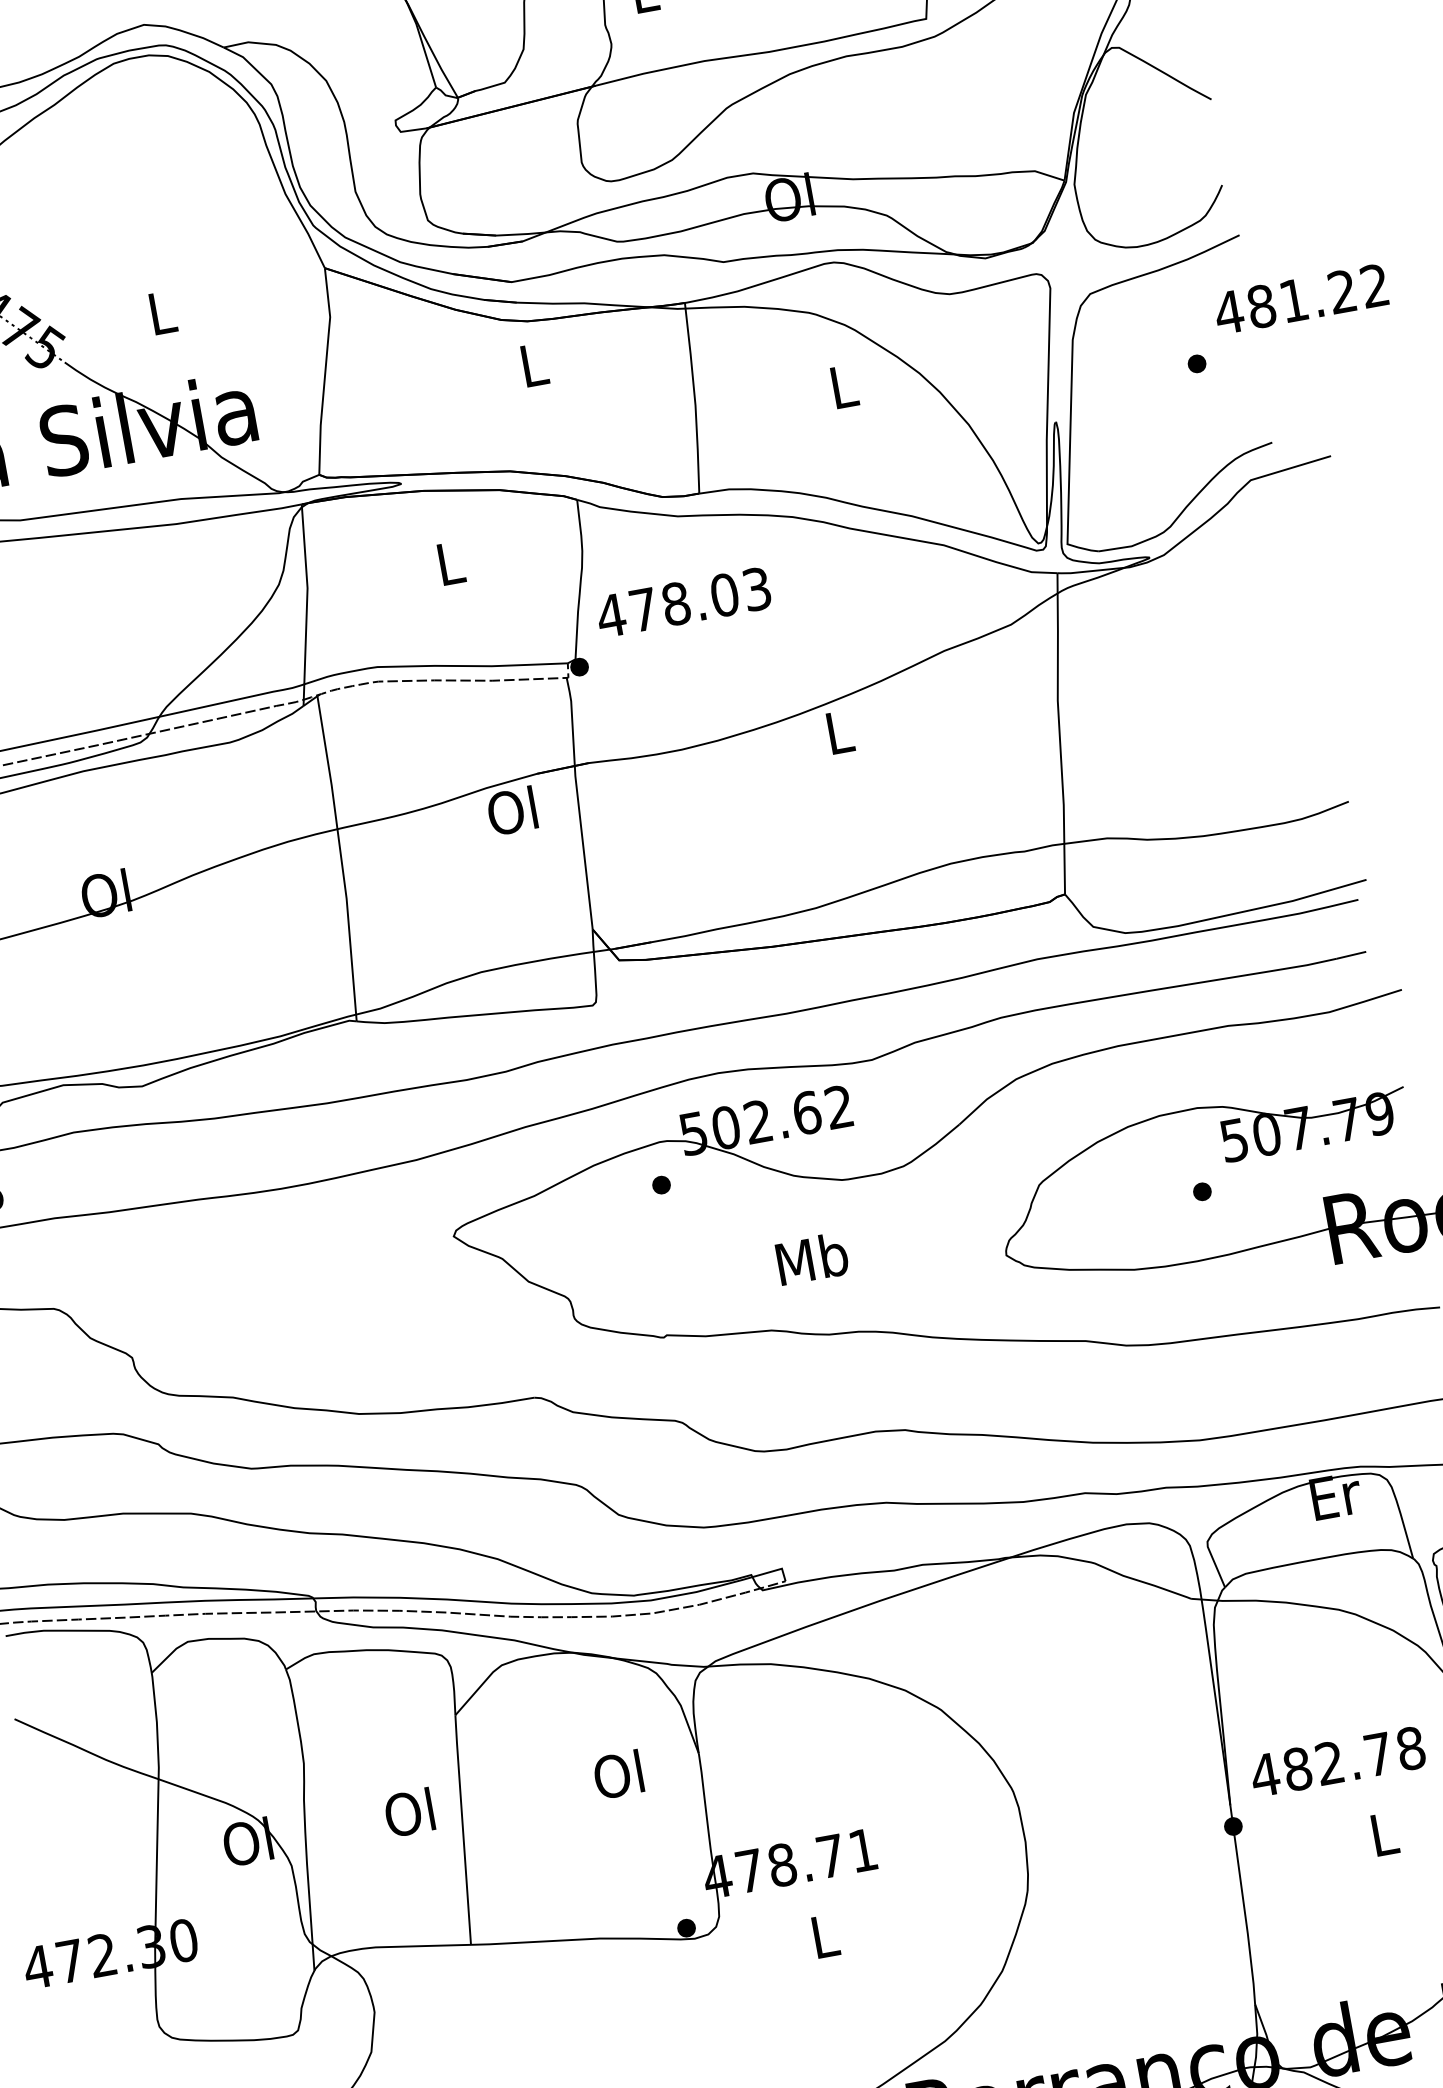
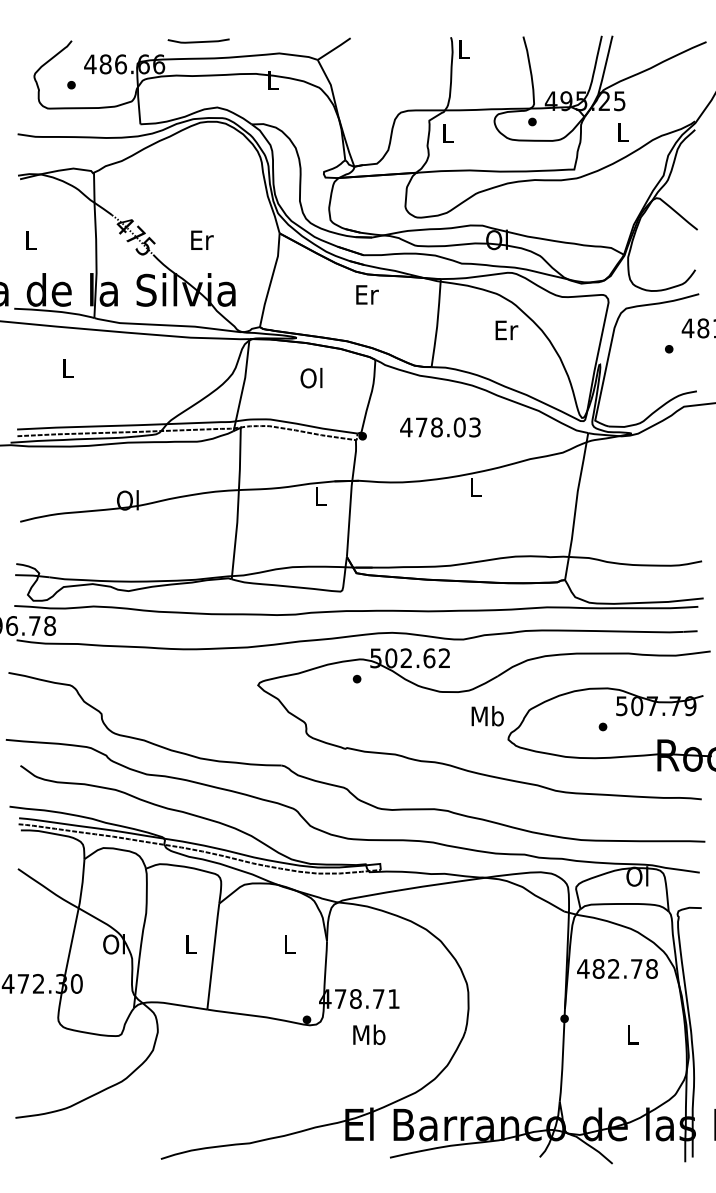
text: (163, 310) -> (202, 239), L -> Er
text: (535, 364) -> (367, 294), L -> Er
text: (844, 386) -> (506, 330), L -> Er
text: (448, 561) -> (311, 377), L -> Ol
text: (683, 602) -> (440, 427), moved
text: (511, 811) -> (319, 496), Ol -> L
text: (811, 1259) -> (487, 716), moved
text: (1335, 1495) -> (638, 876), Er -> Ol
text: (1337, 1760) -> (617, 968), moved
text: (618, 1775) -> (288, 944), Ol -> L
text: (410, 1813) -> (190, 944), Ol -> L
text: (825, 1935) -> (369, 1034), L -> Mb

